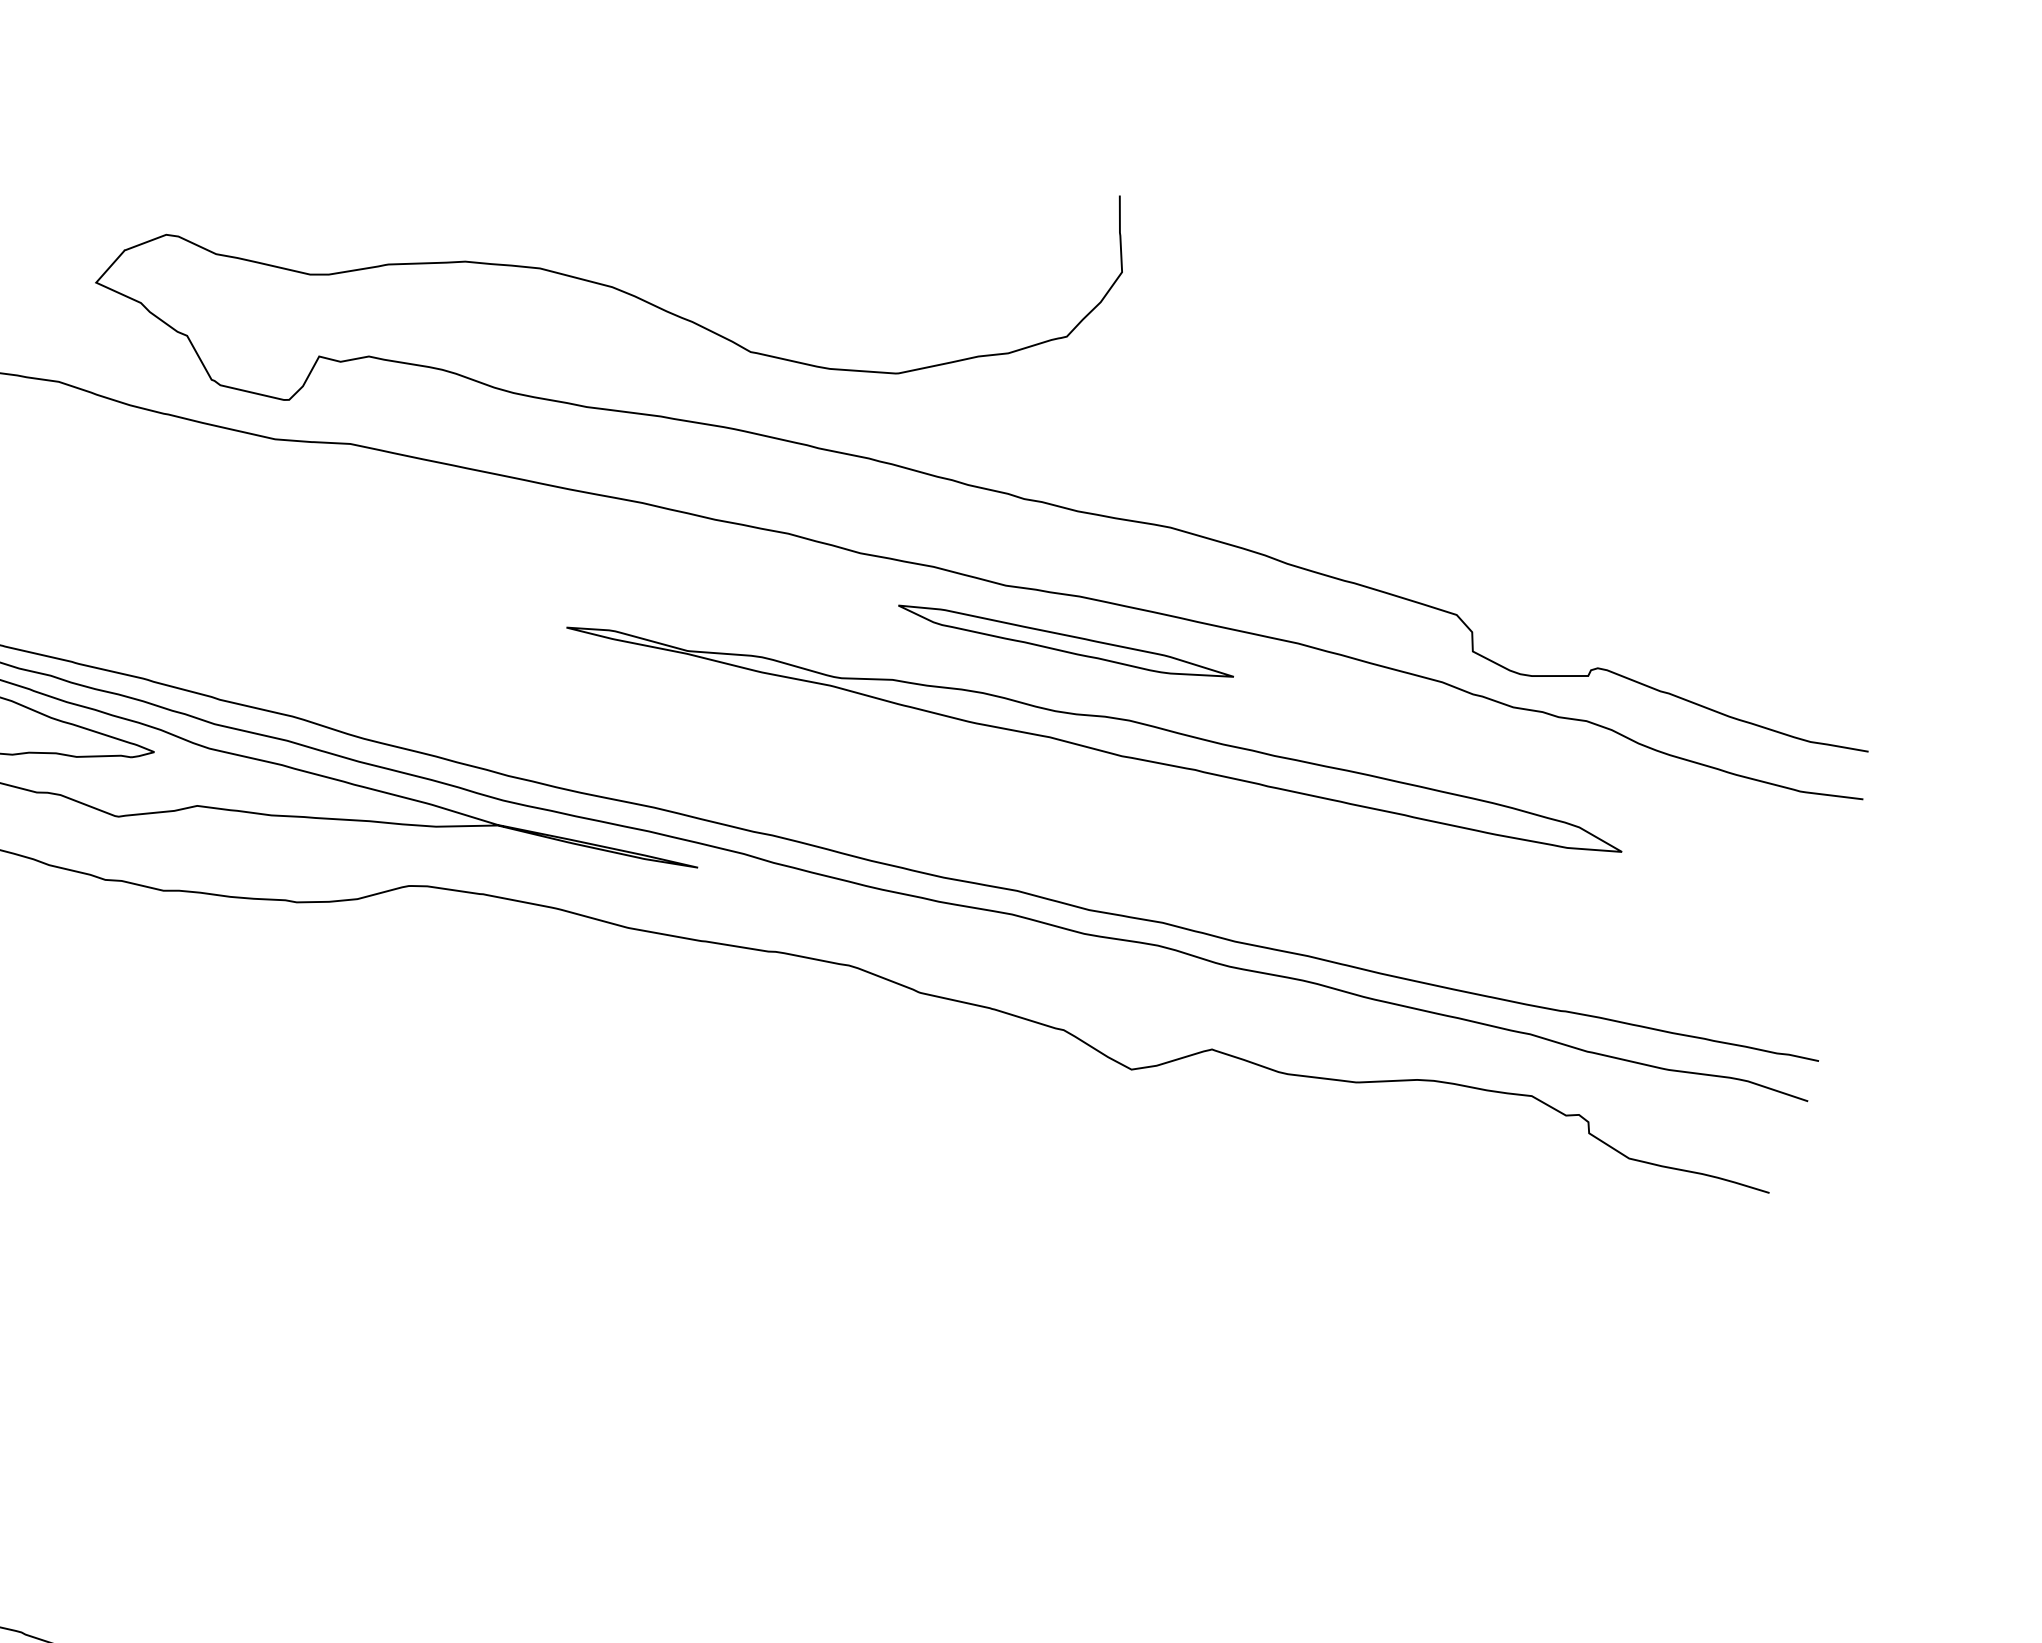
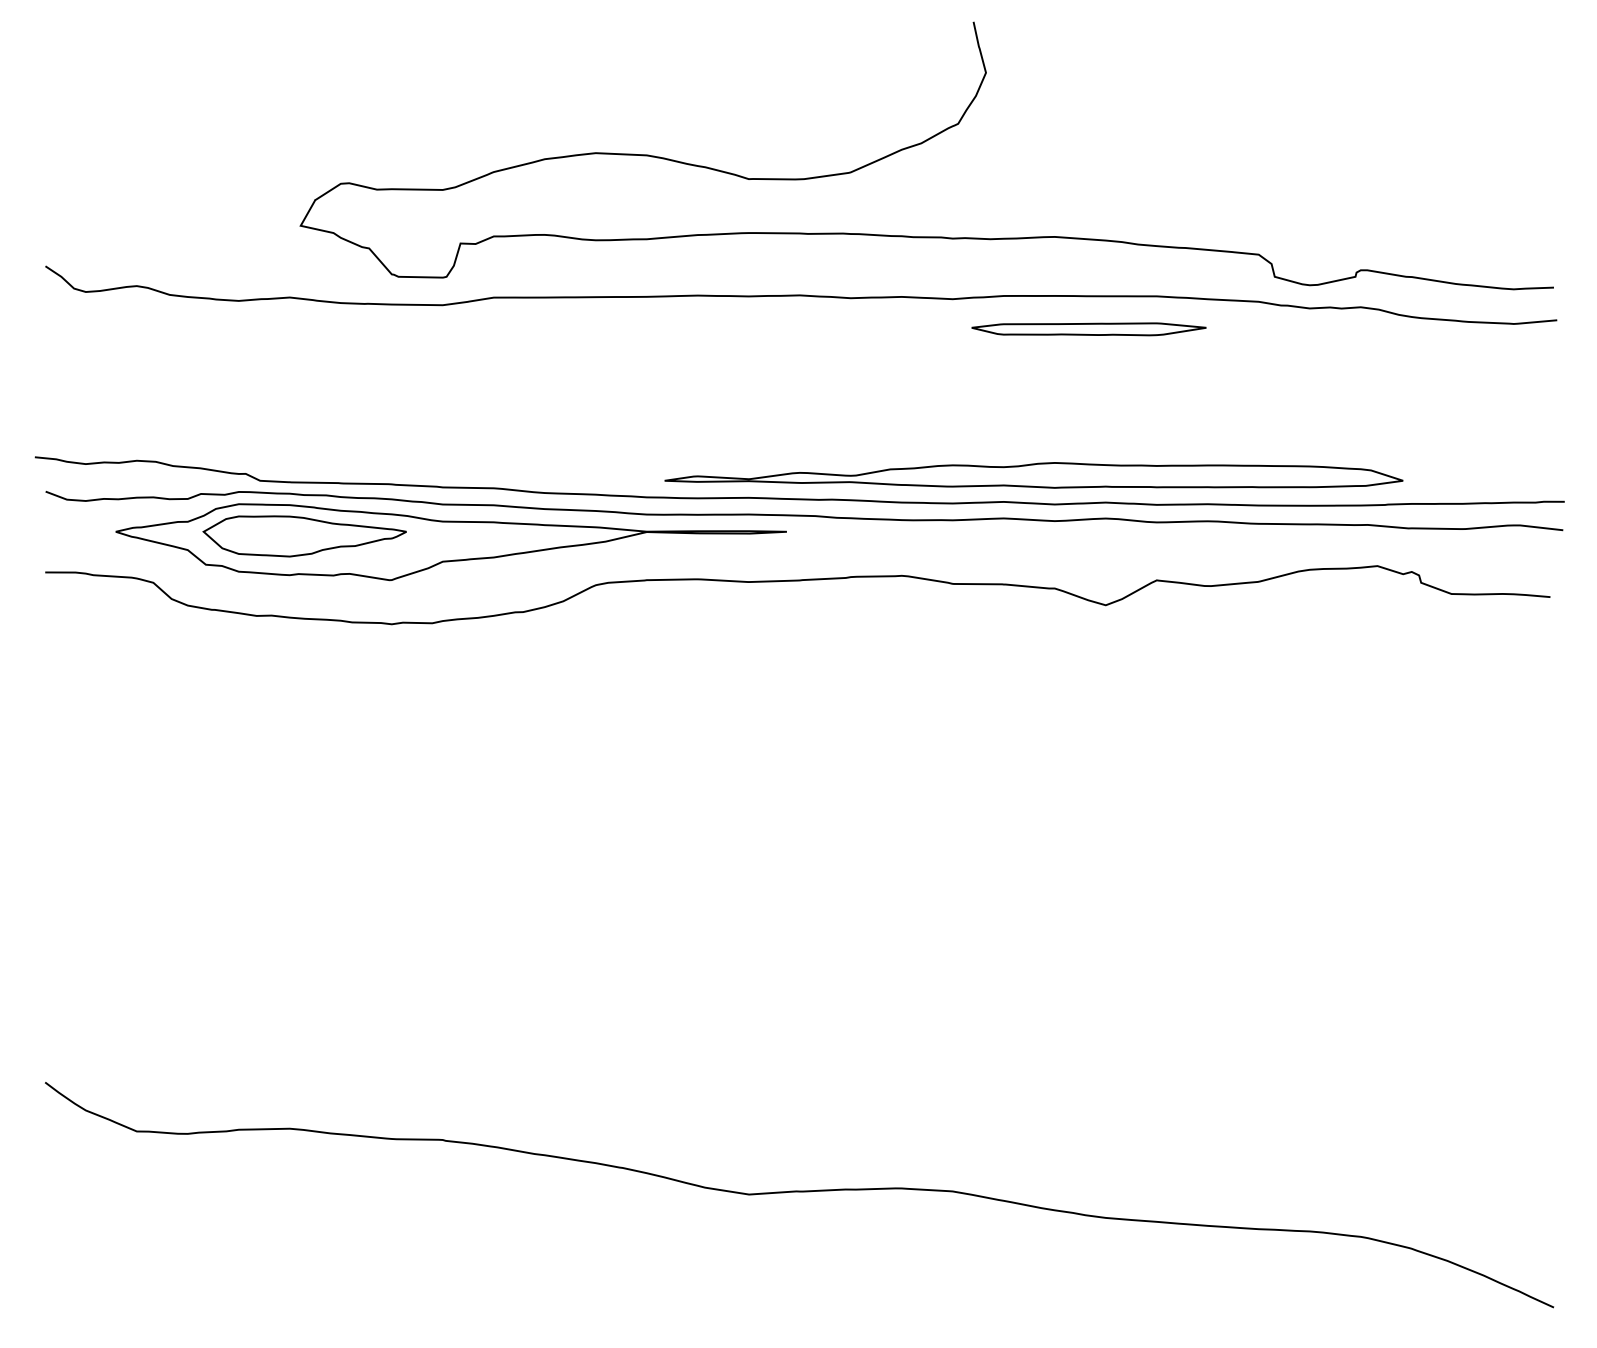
part: (1064, 643) -> (1088, 329), moved
part: (1095, 732) -> (1033, 475), moved

